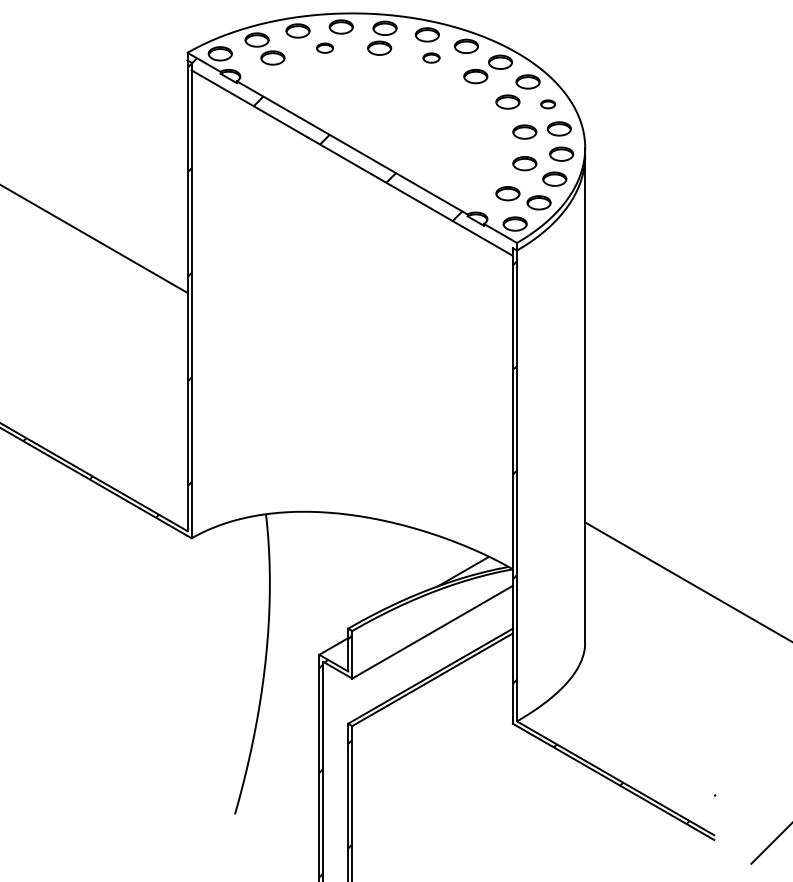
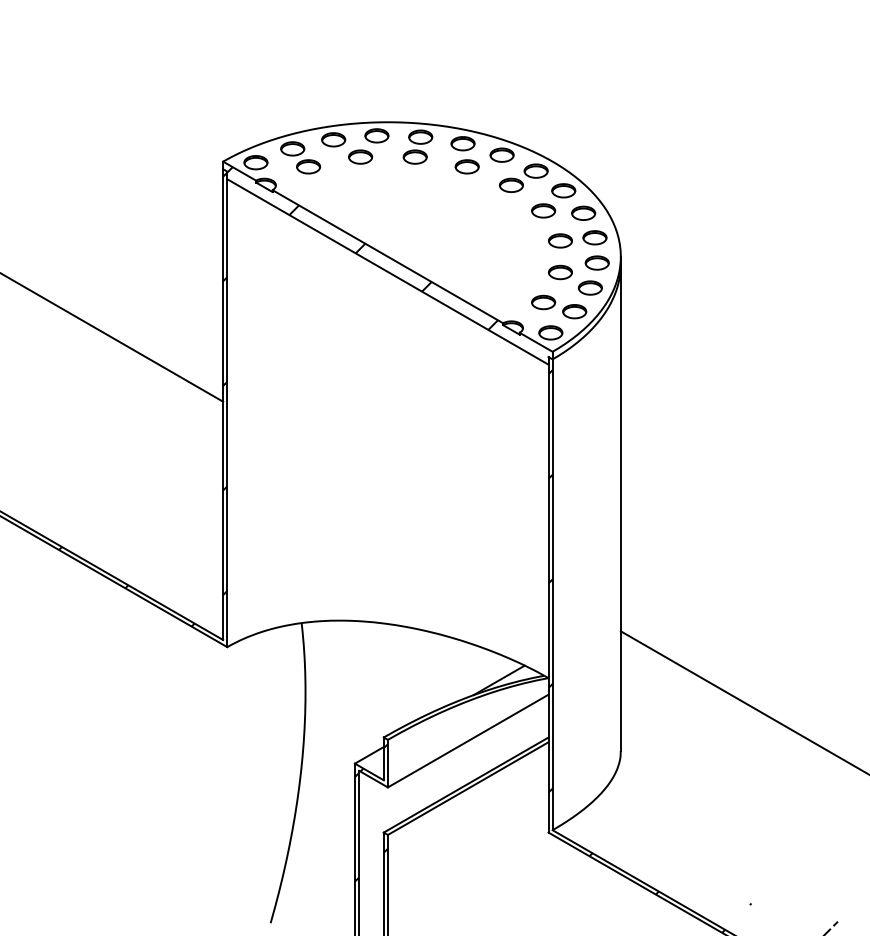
part: (324, 47) -> (360, 156), size x1.43
part: (430, 57) -> (466, 166), size x1.43
part: (547, 103) -> (583, 212), size x1.67

